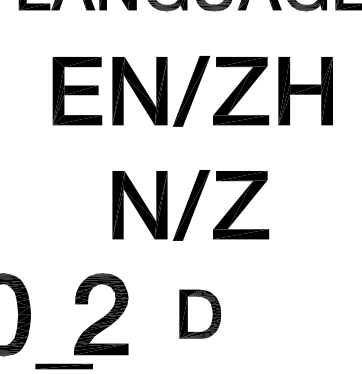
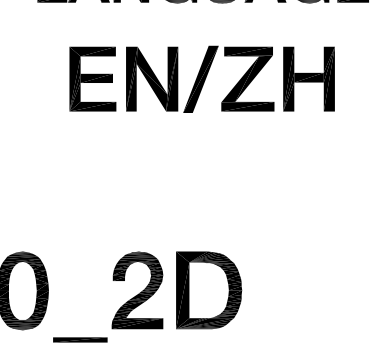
part: (191, 204) -> (200, 186), removed
part: (101, 314) -> (137, 290), moved
part: (200, 314) -> (209, 290), size x1.67

